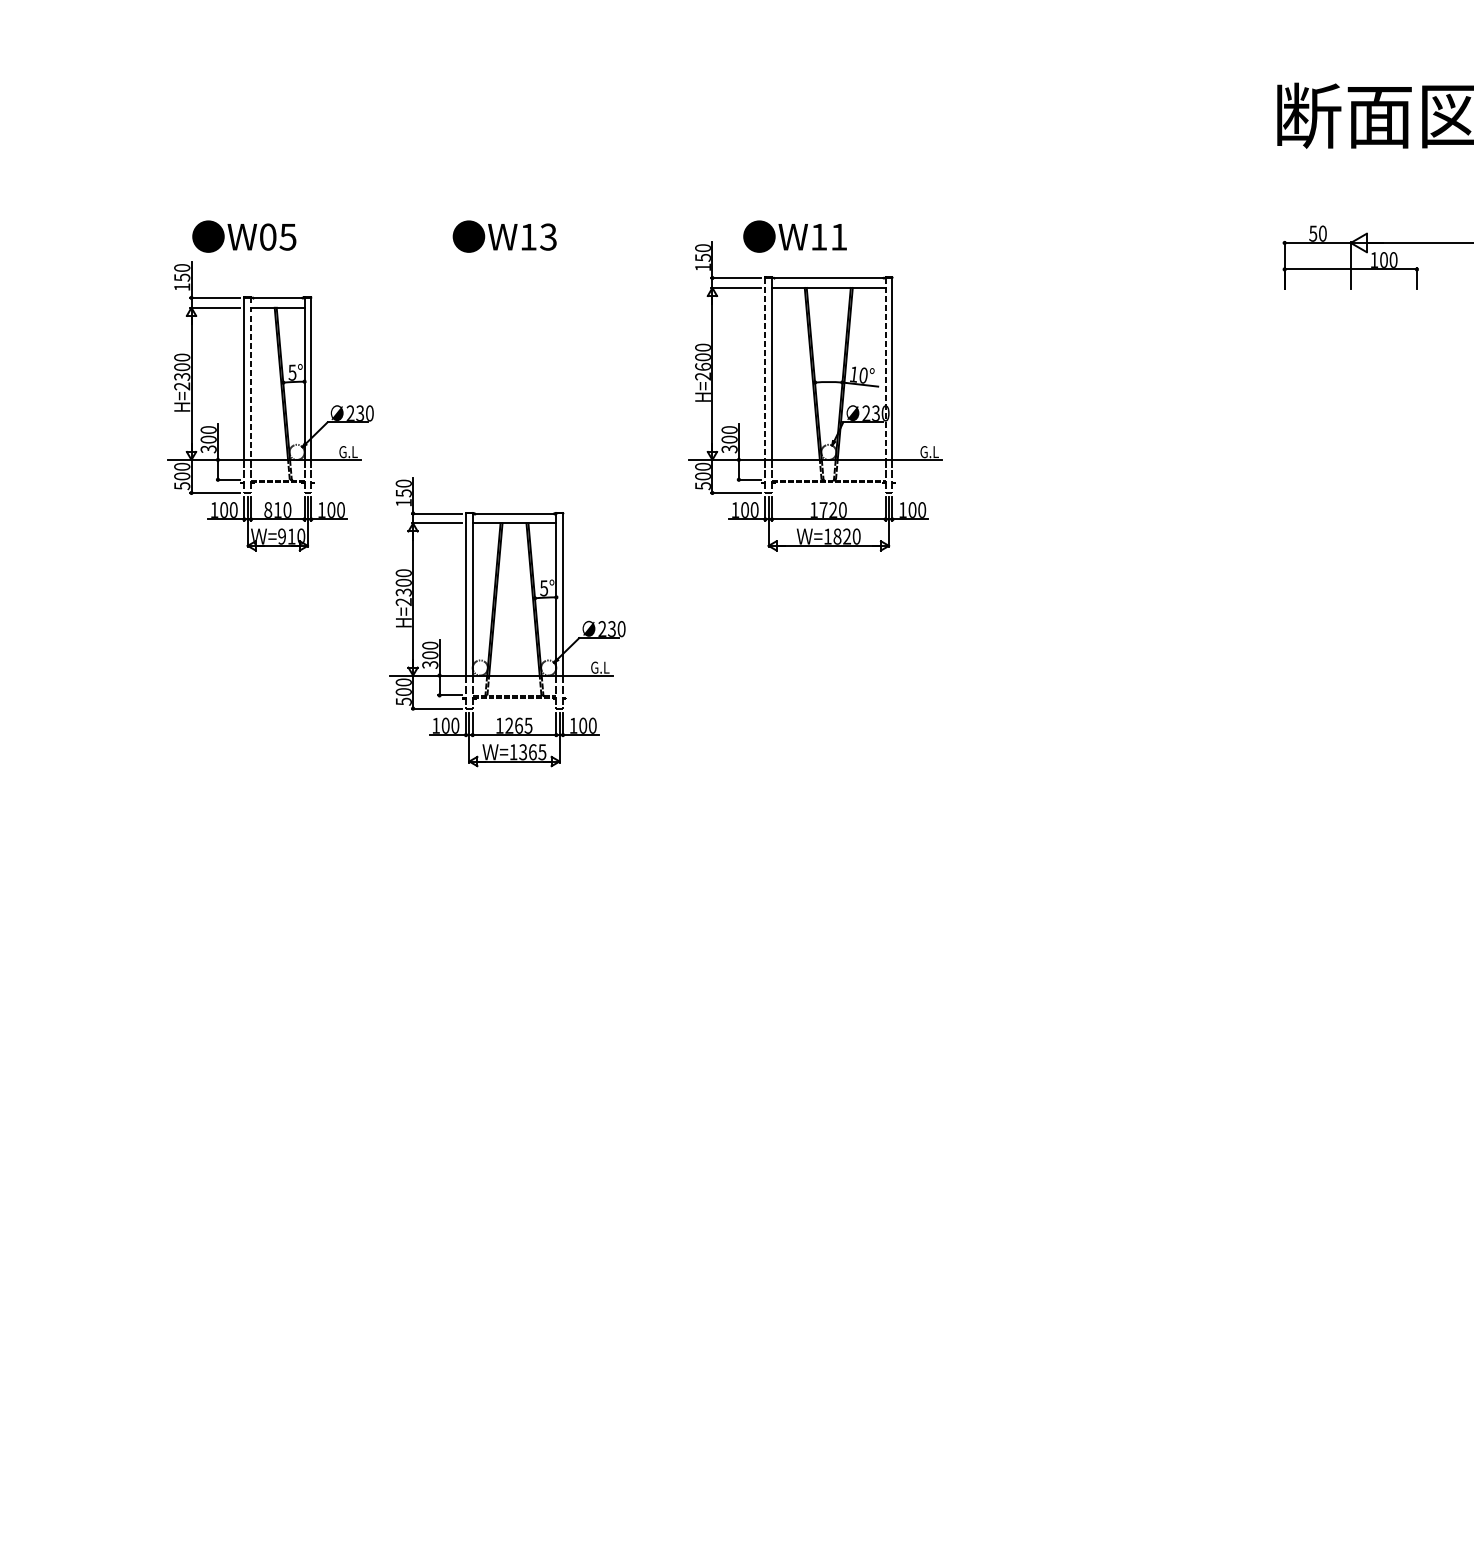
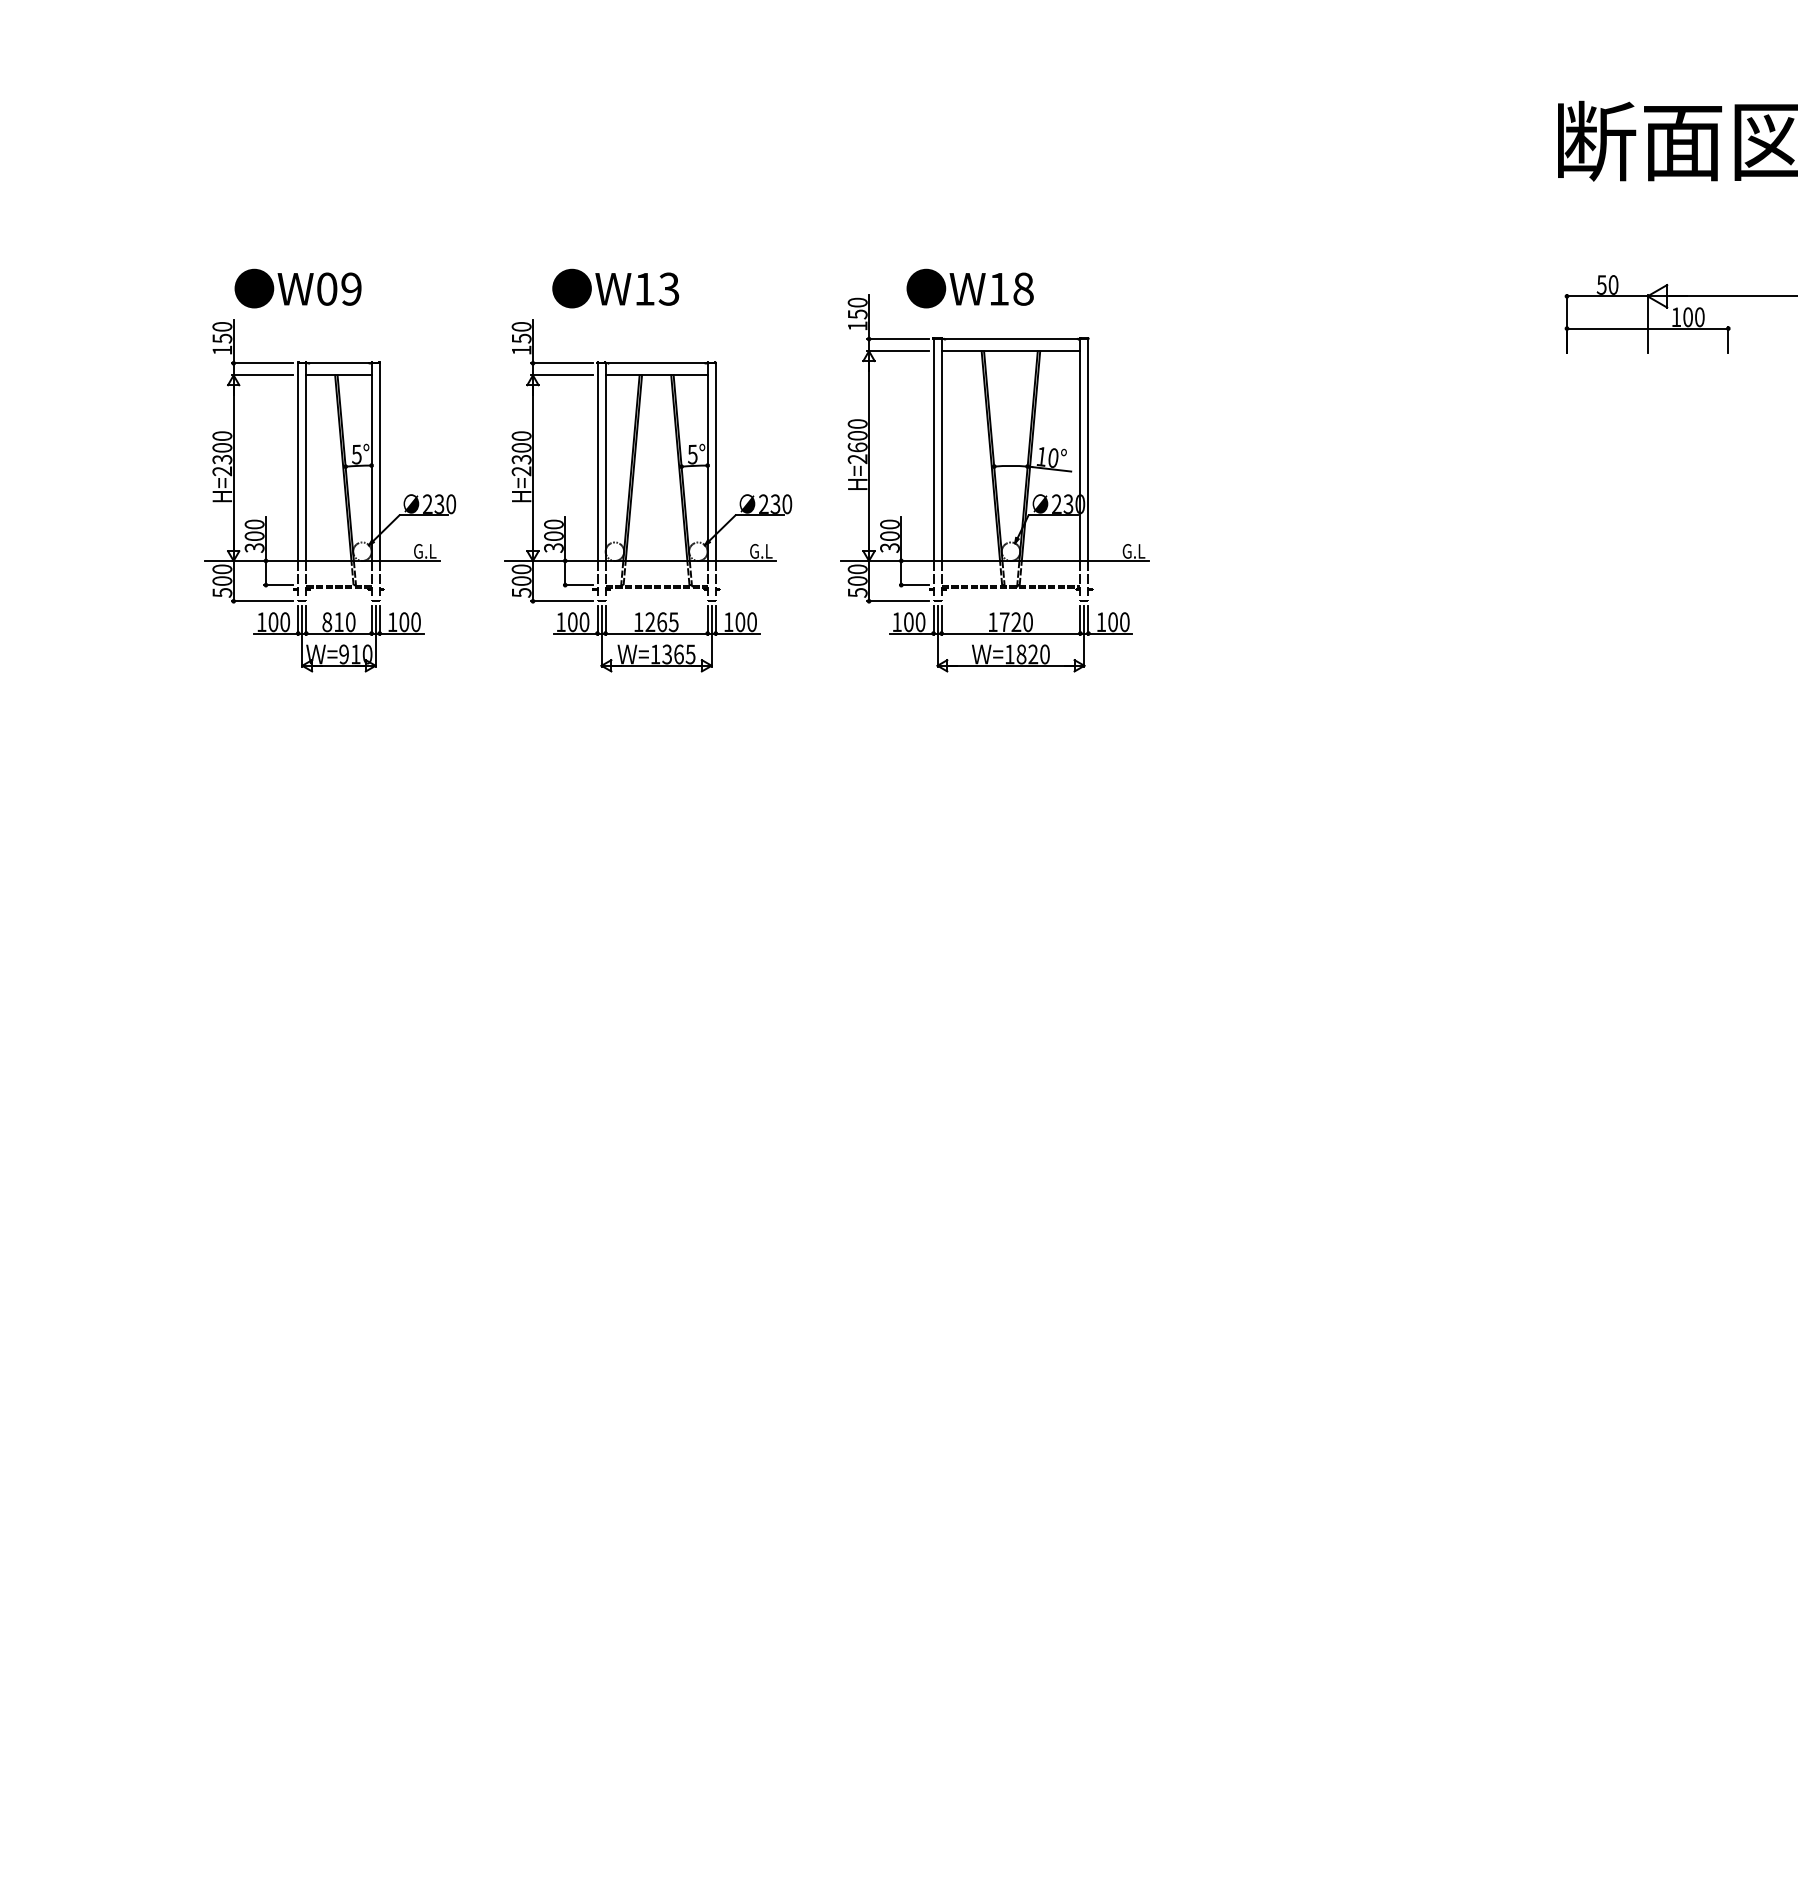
text: (287, 236) -> (350, 288), W05 -> W09
text: (839, 236) -> (1023, 288), W11 -> W18
line: (765, 369) -> (933, 450), dashed -> solid
line: (885, 369) -> (1080, 450), dashed -> solid
line: (251, 379) -> (306, 462), dashed -> solid
part: (507, 621) -> (648, 495), moved

